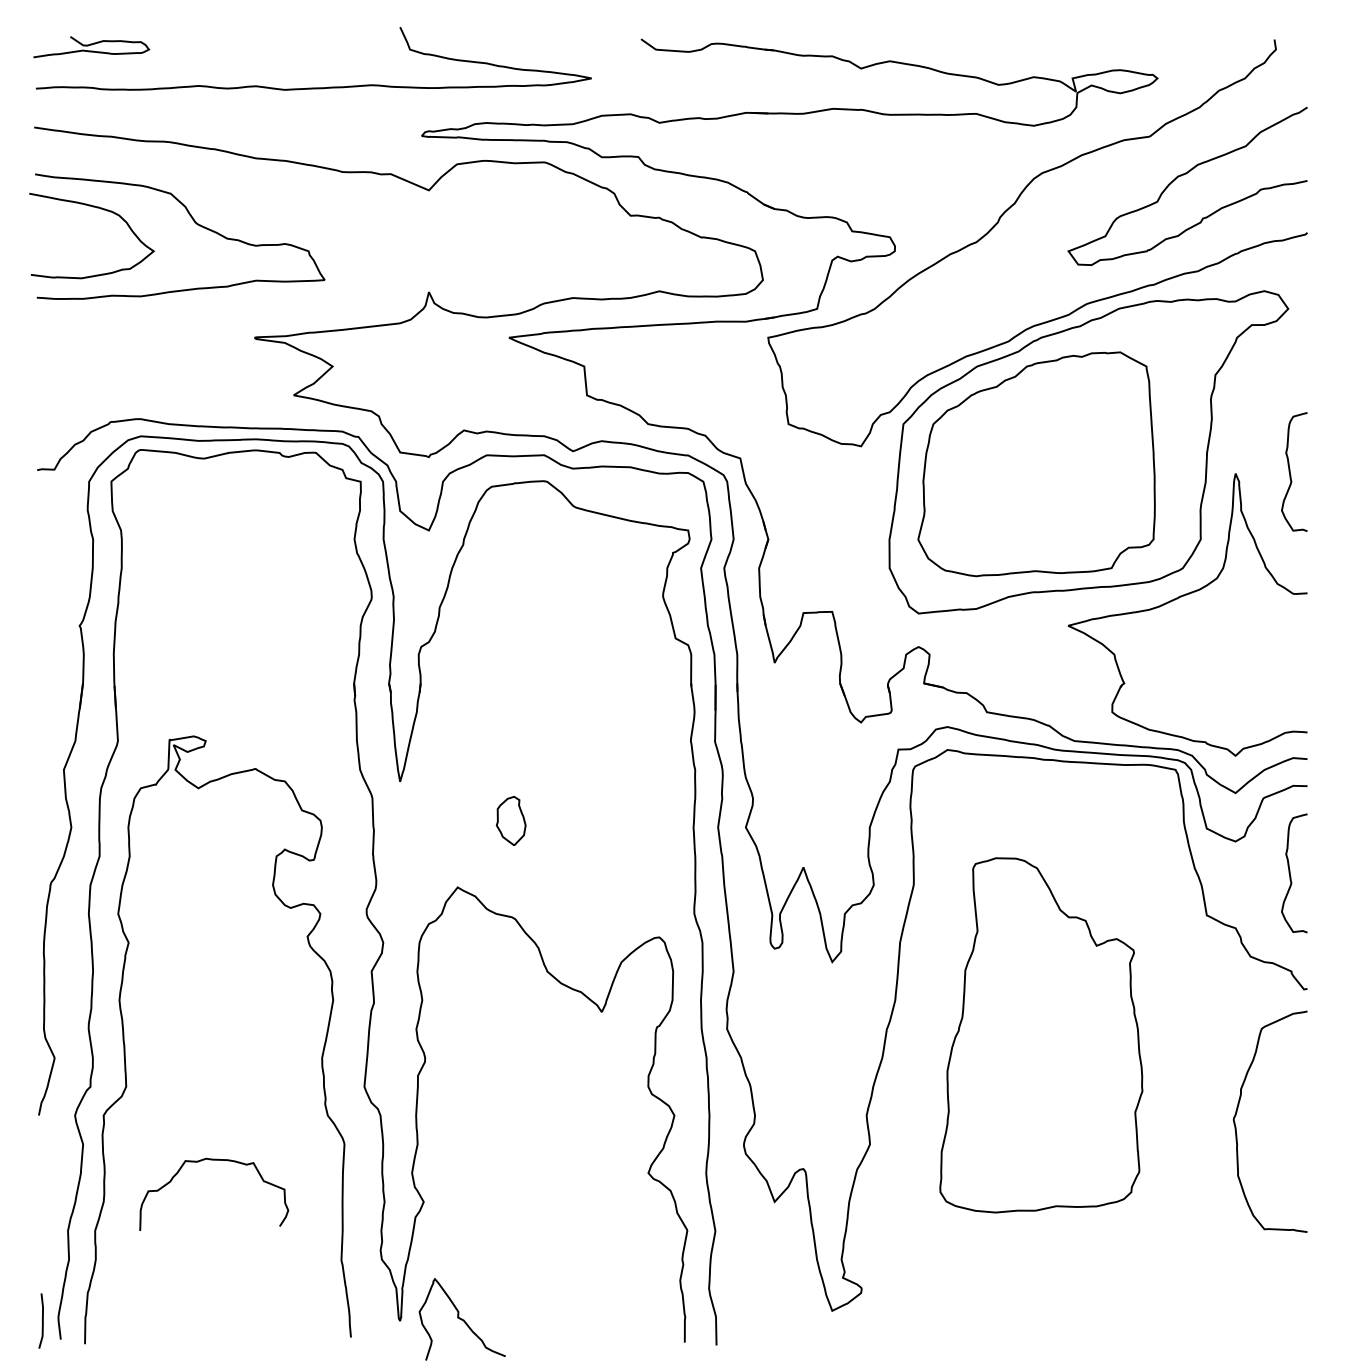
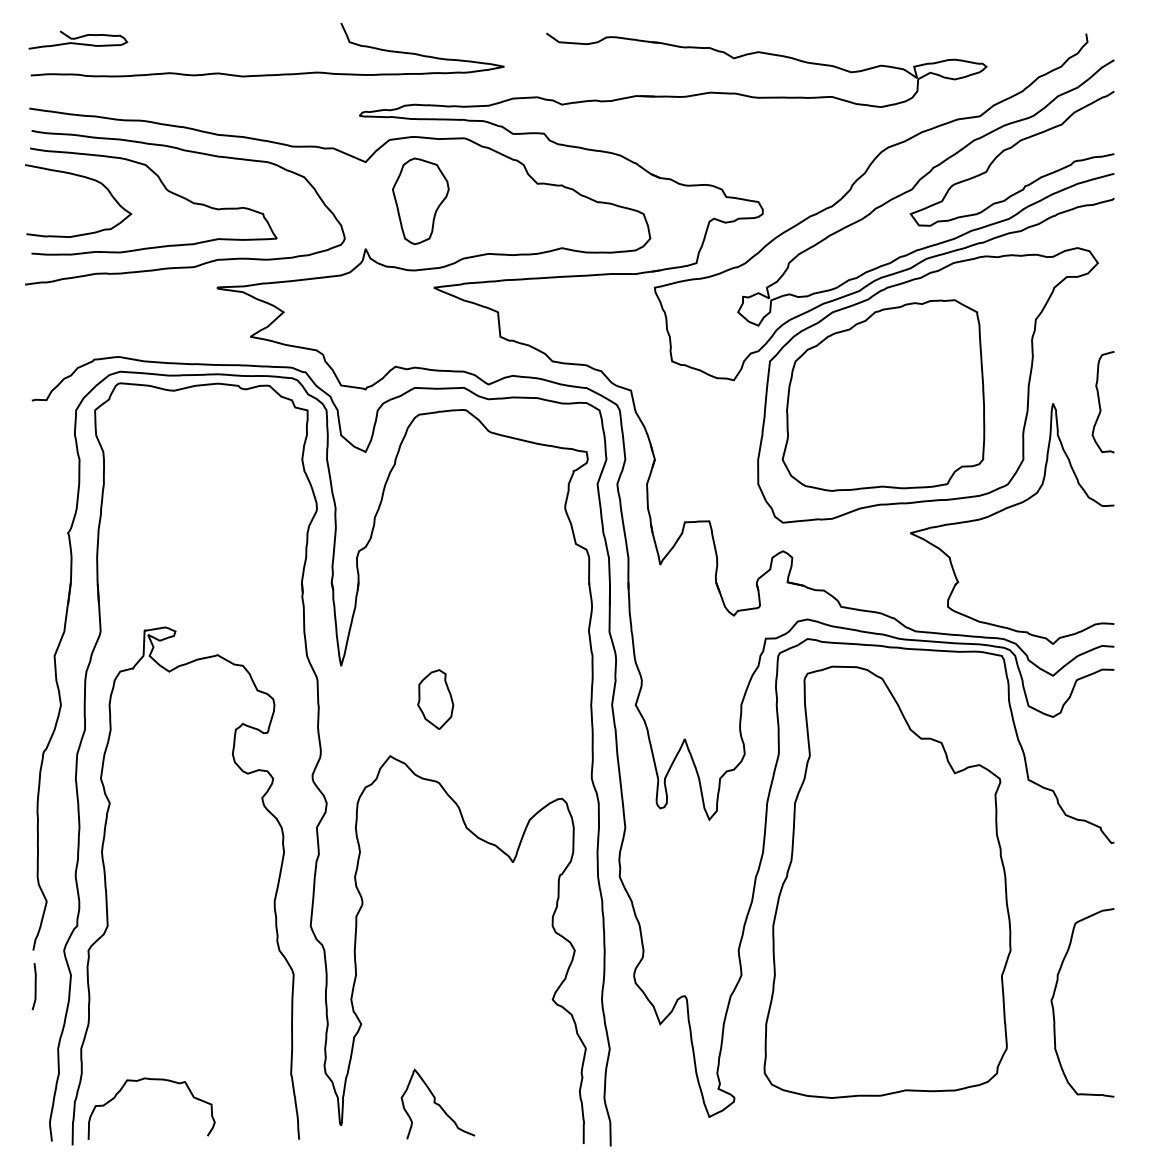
curve: (229, 180) -> (195, 153), added
curve: (1076, 216) -> (917, 184), added
part: (493, 236) -> (420, 201), added
part: (510, 820) -> (435, 699), size x1.43
curve: (1291, 873) -> (1100, 744), removed
part: (1041, 1034) -> (887, 881), size x1.43
curve: (1237, 1114) -> (1054, 996), moved
curve: (213, 1161) -> (151, 1080), moved
curve: (461, 1318) -> (437, 1103), moved
curve: (41, 1320) -> (34, 986), moved

